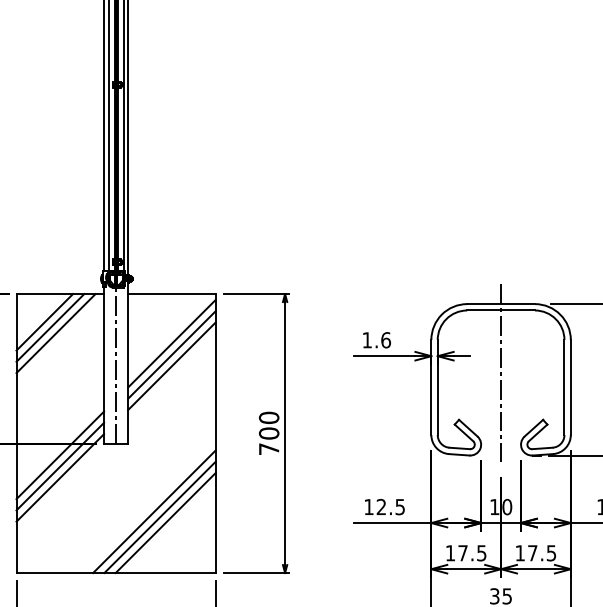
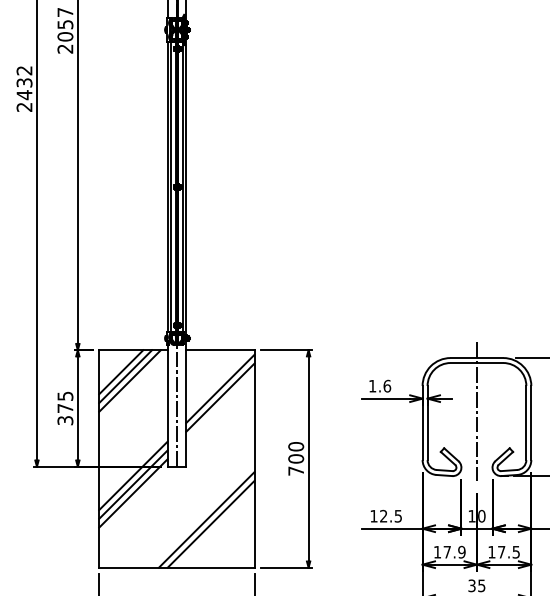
line: (172, 366) -> (220, 406), removed
line: (165, 522) -> (215, 528), removed
text: (481, 552) -> (461, 551), 17.5 -> 17.9

